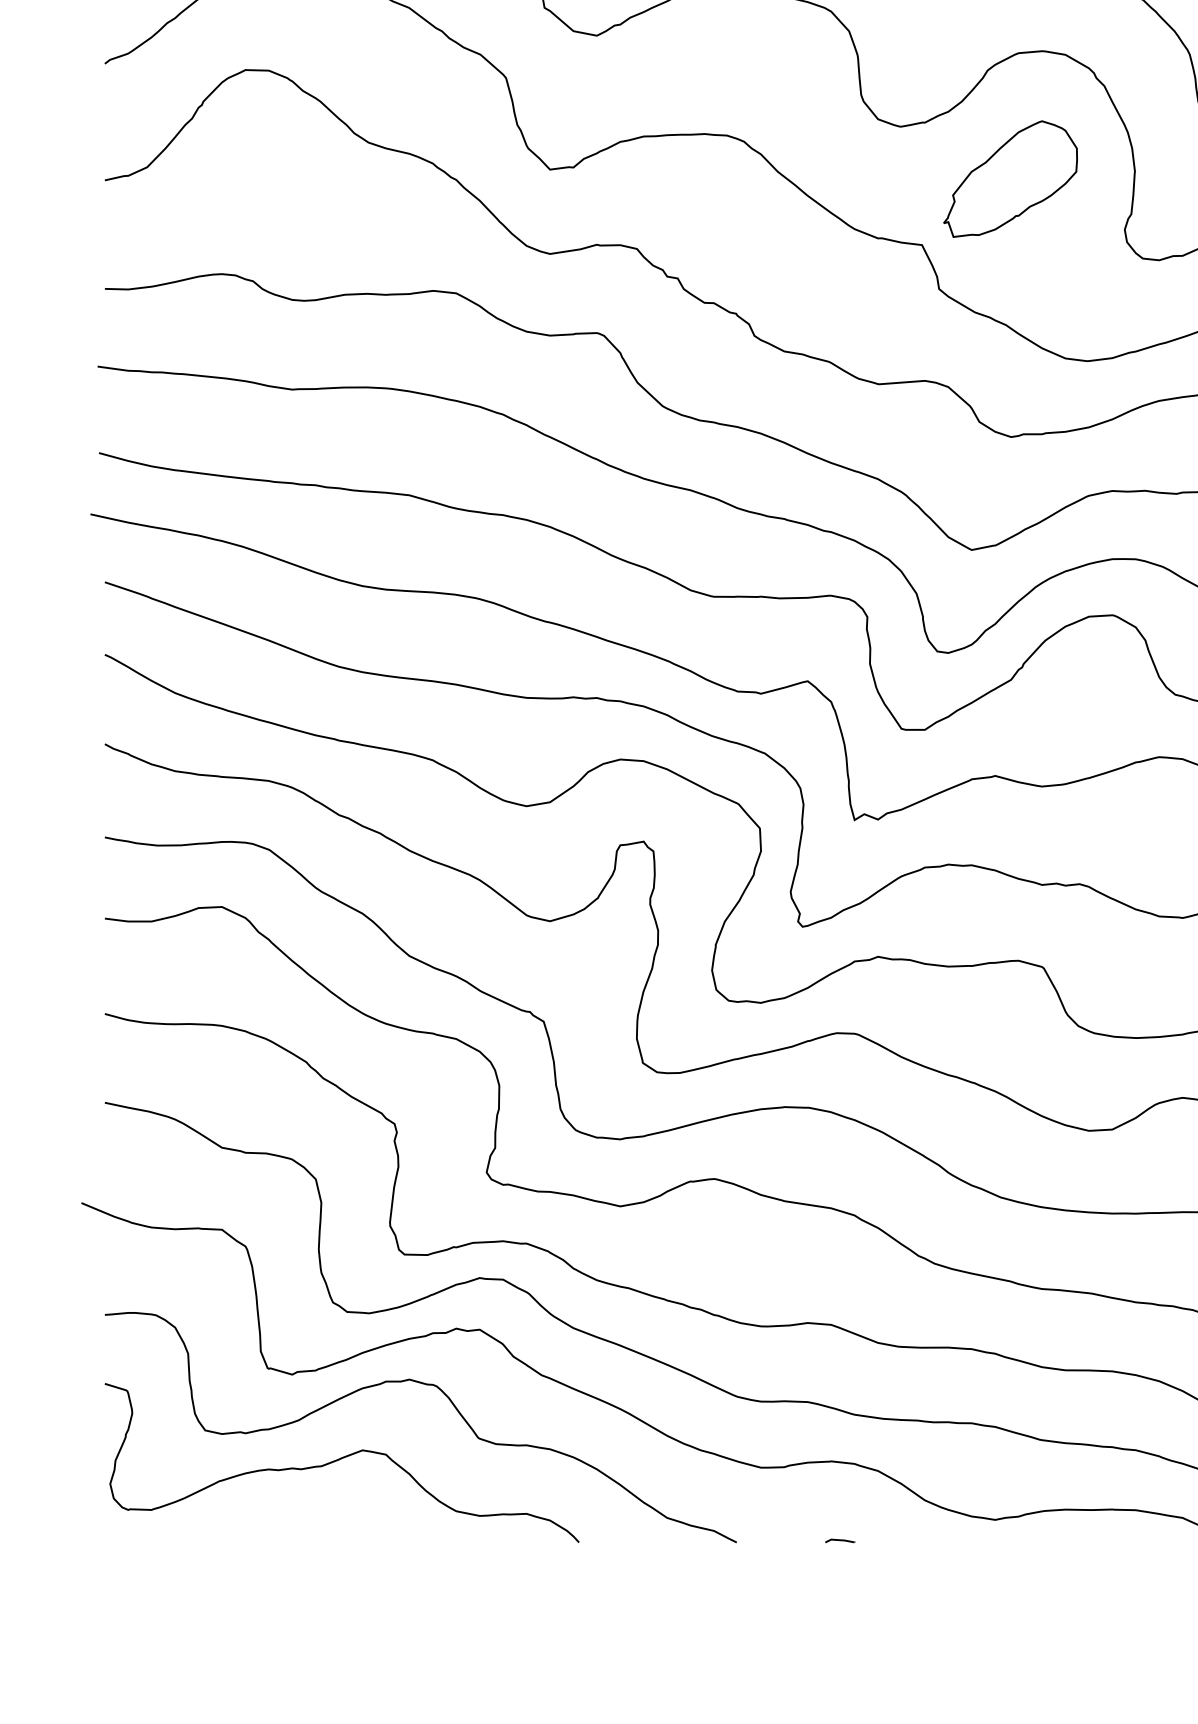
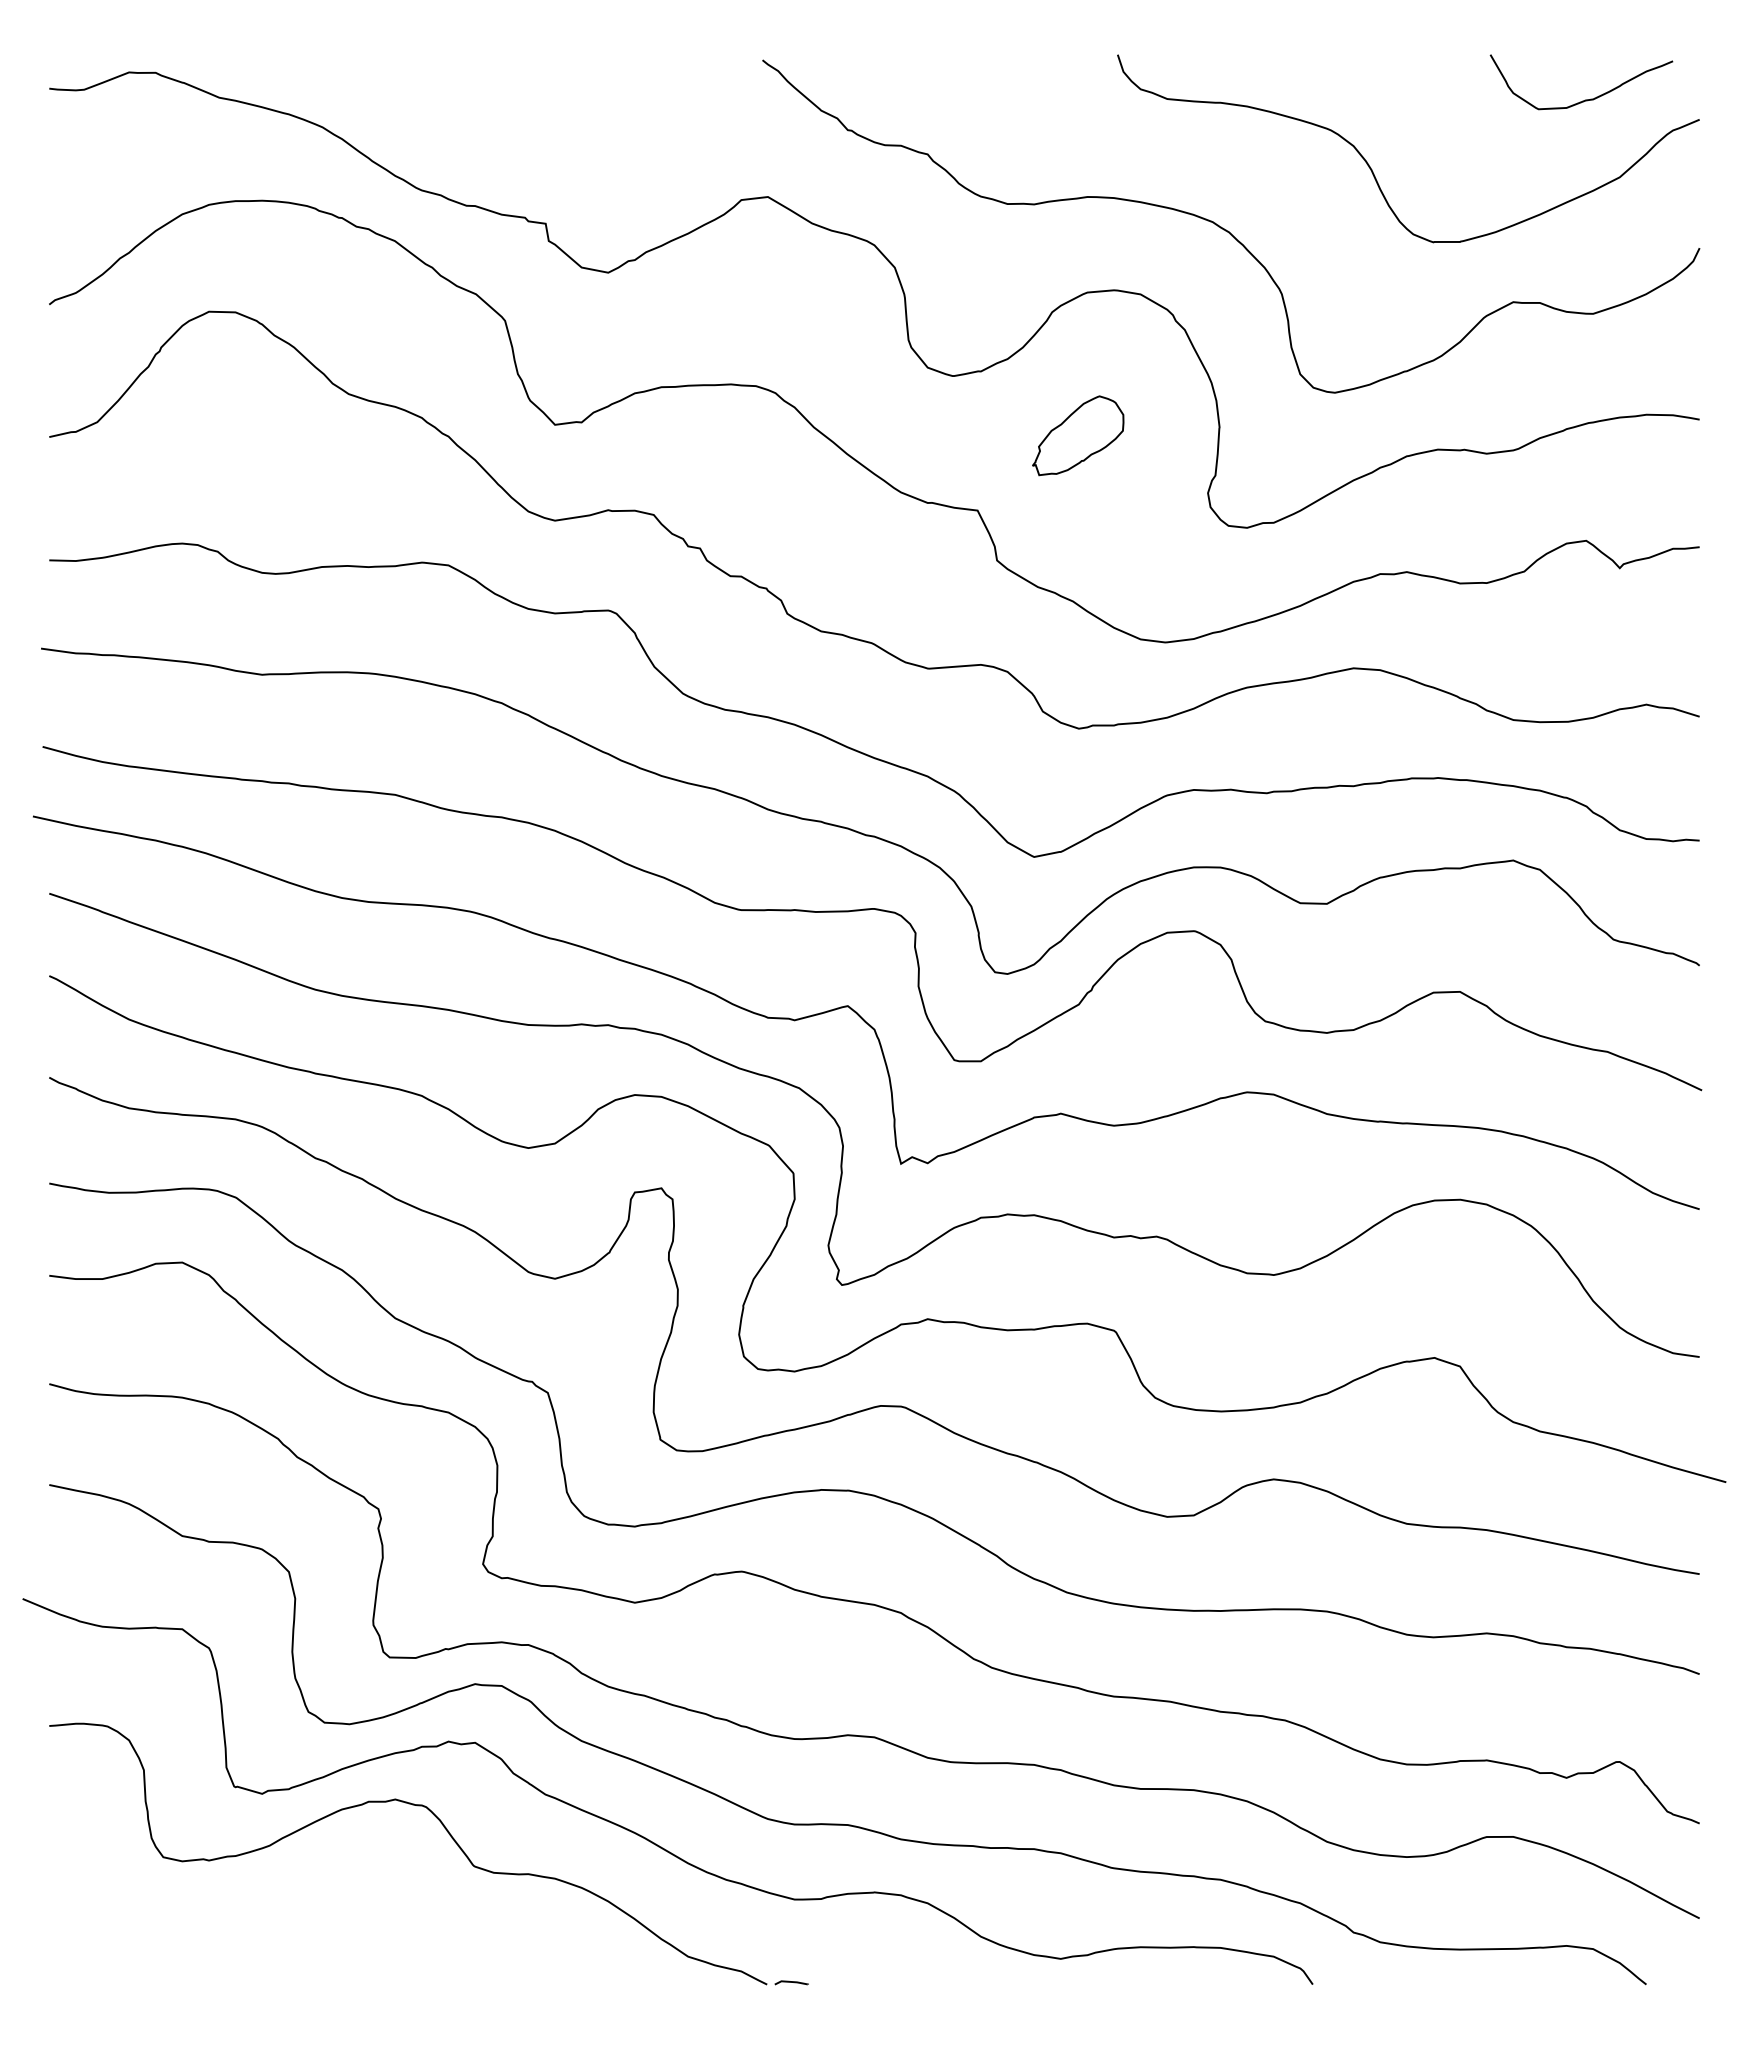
part: (1009, 179) -> (1077, 435), size x0.6
curve: (340, 1459) -> (317, 1890), removed
line: (840, 1540) -> (791, 1982), moved

